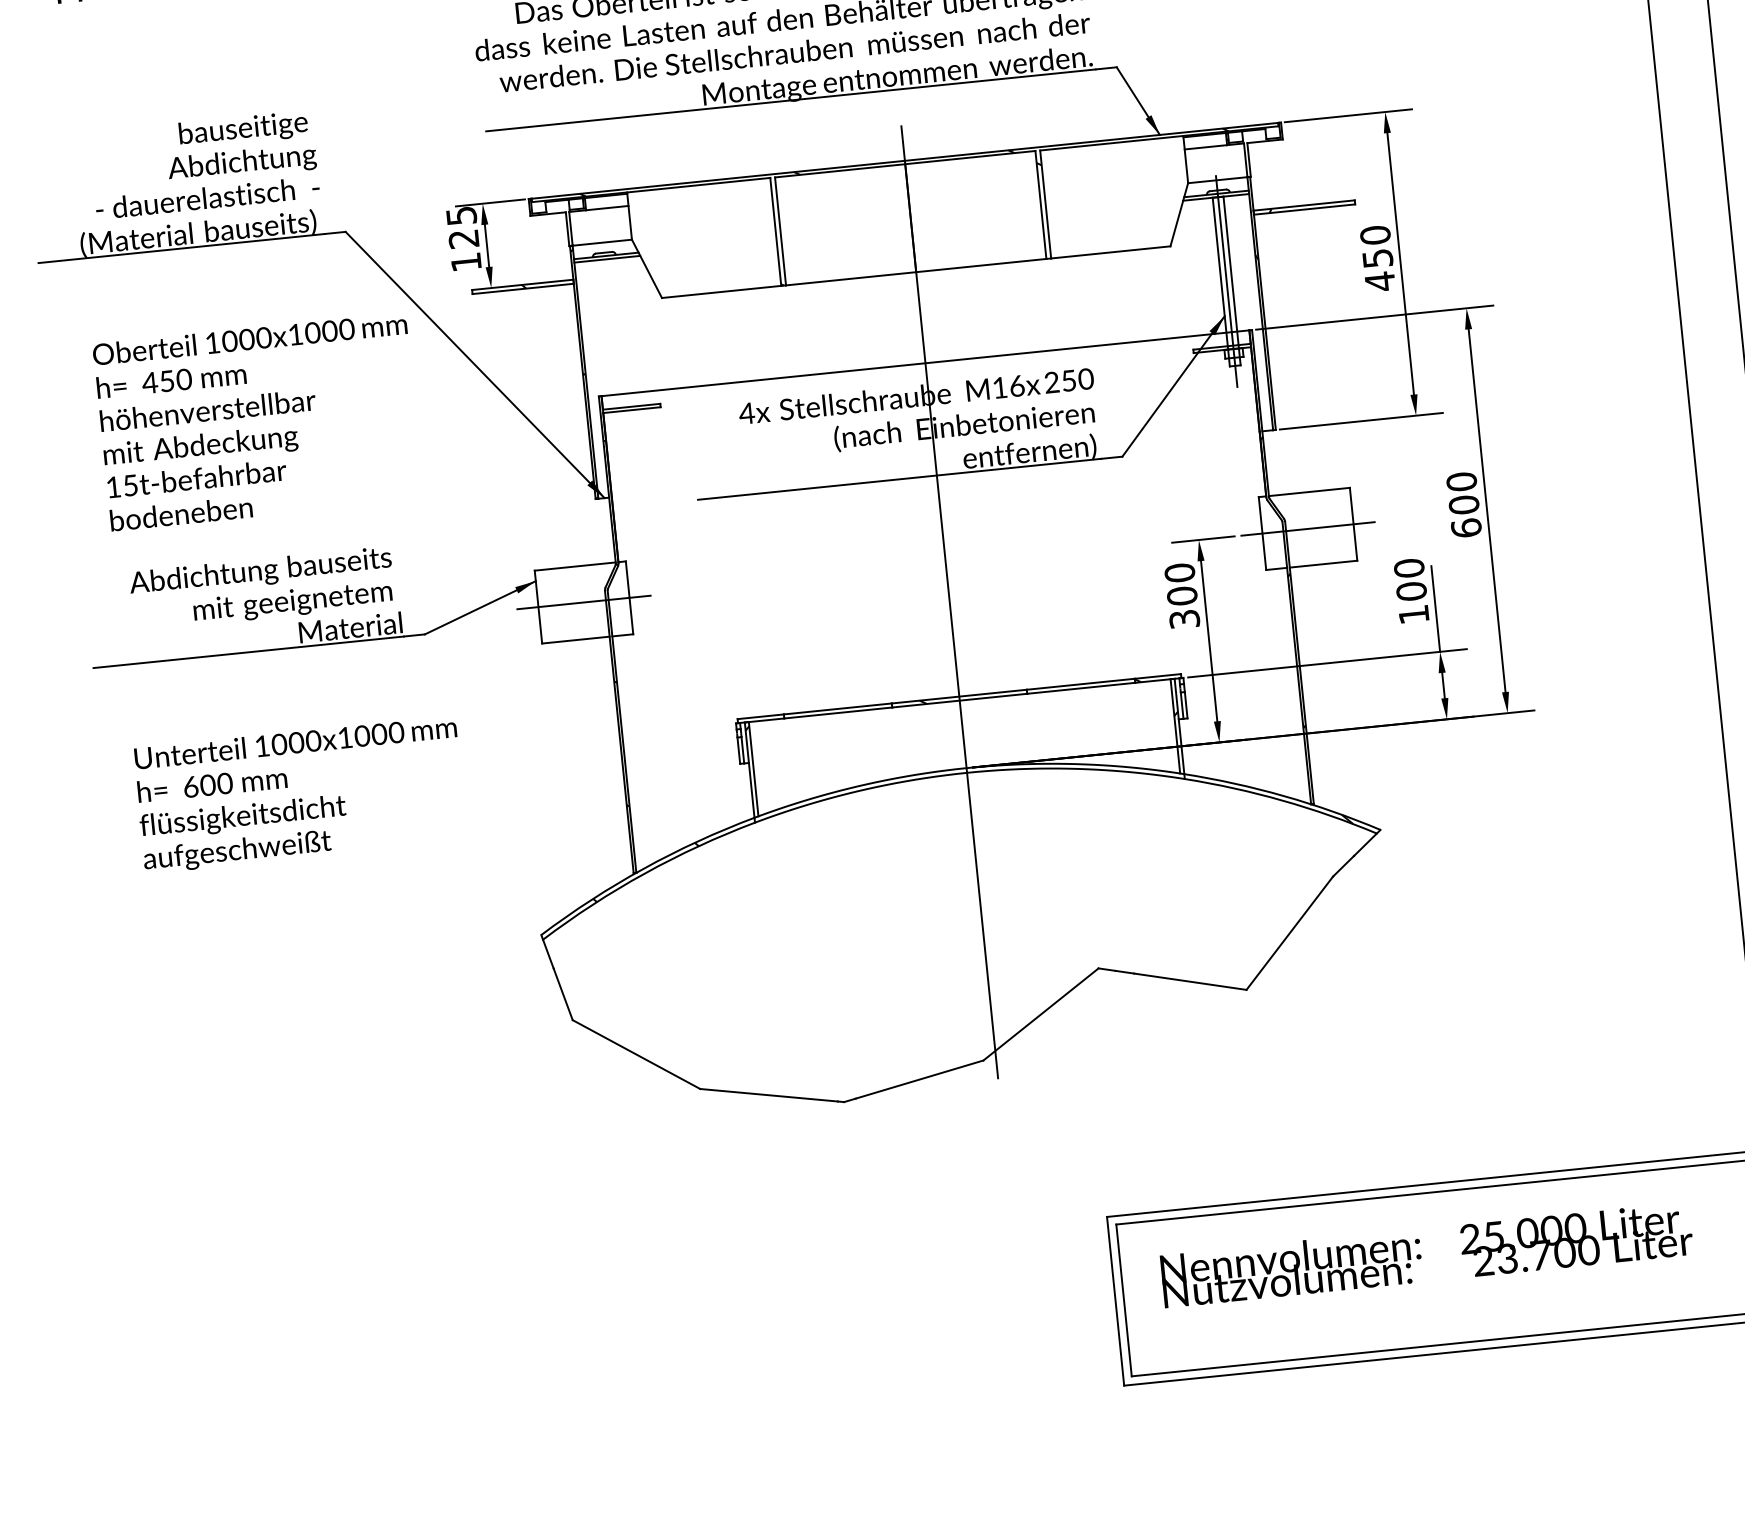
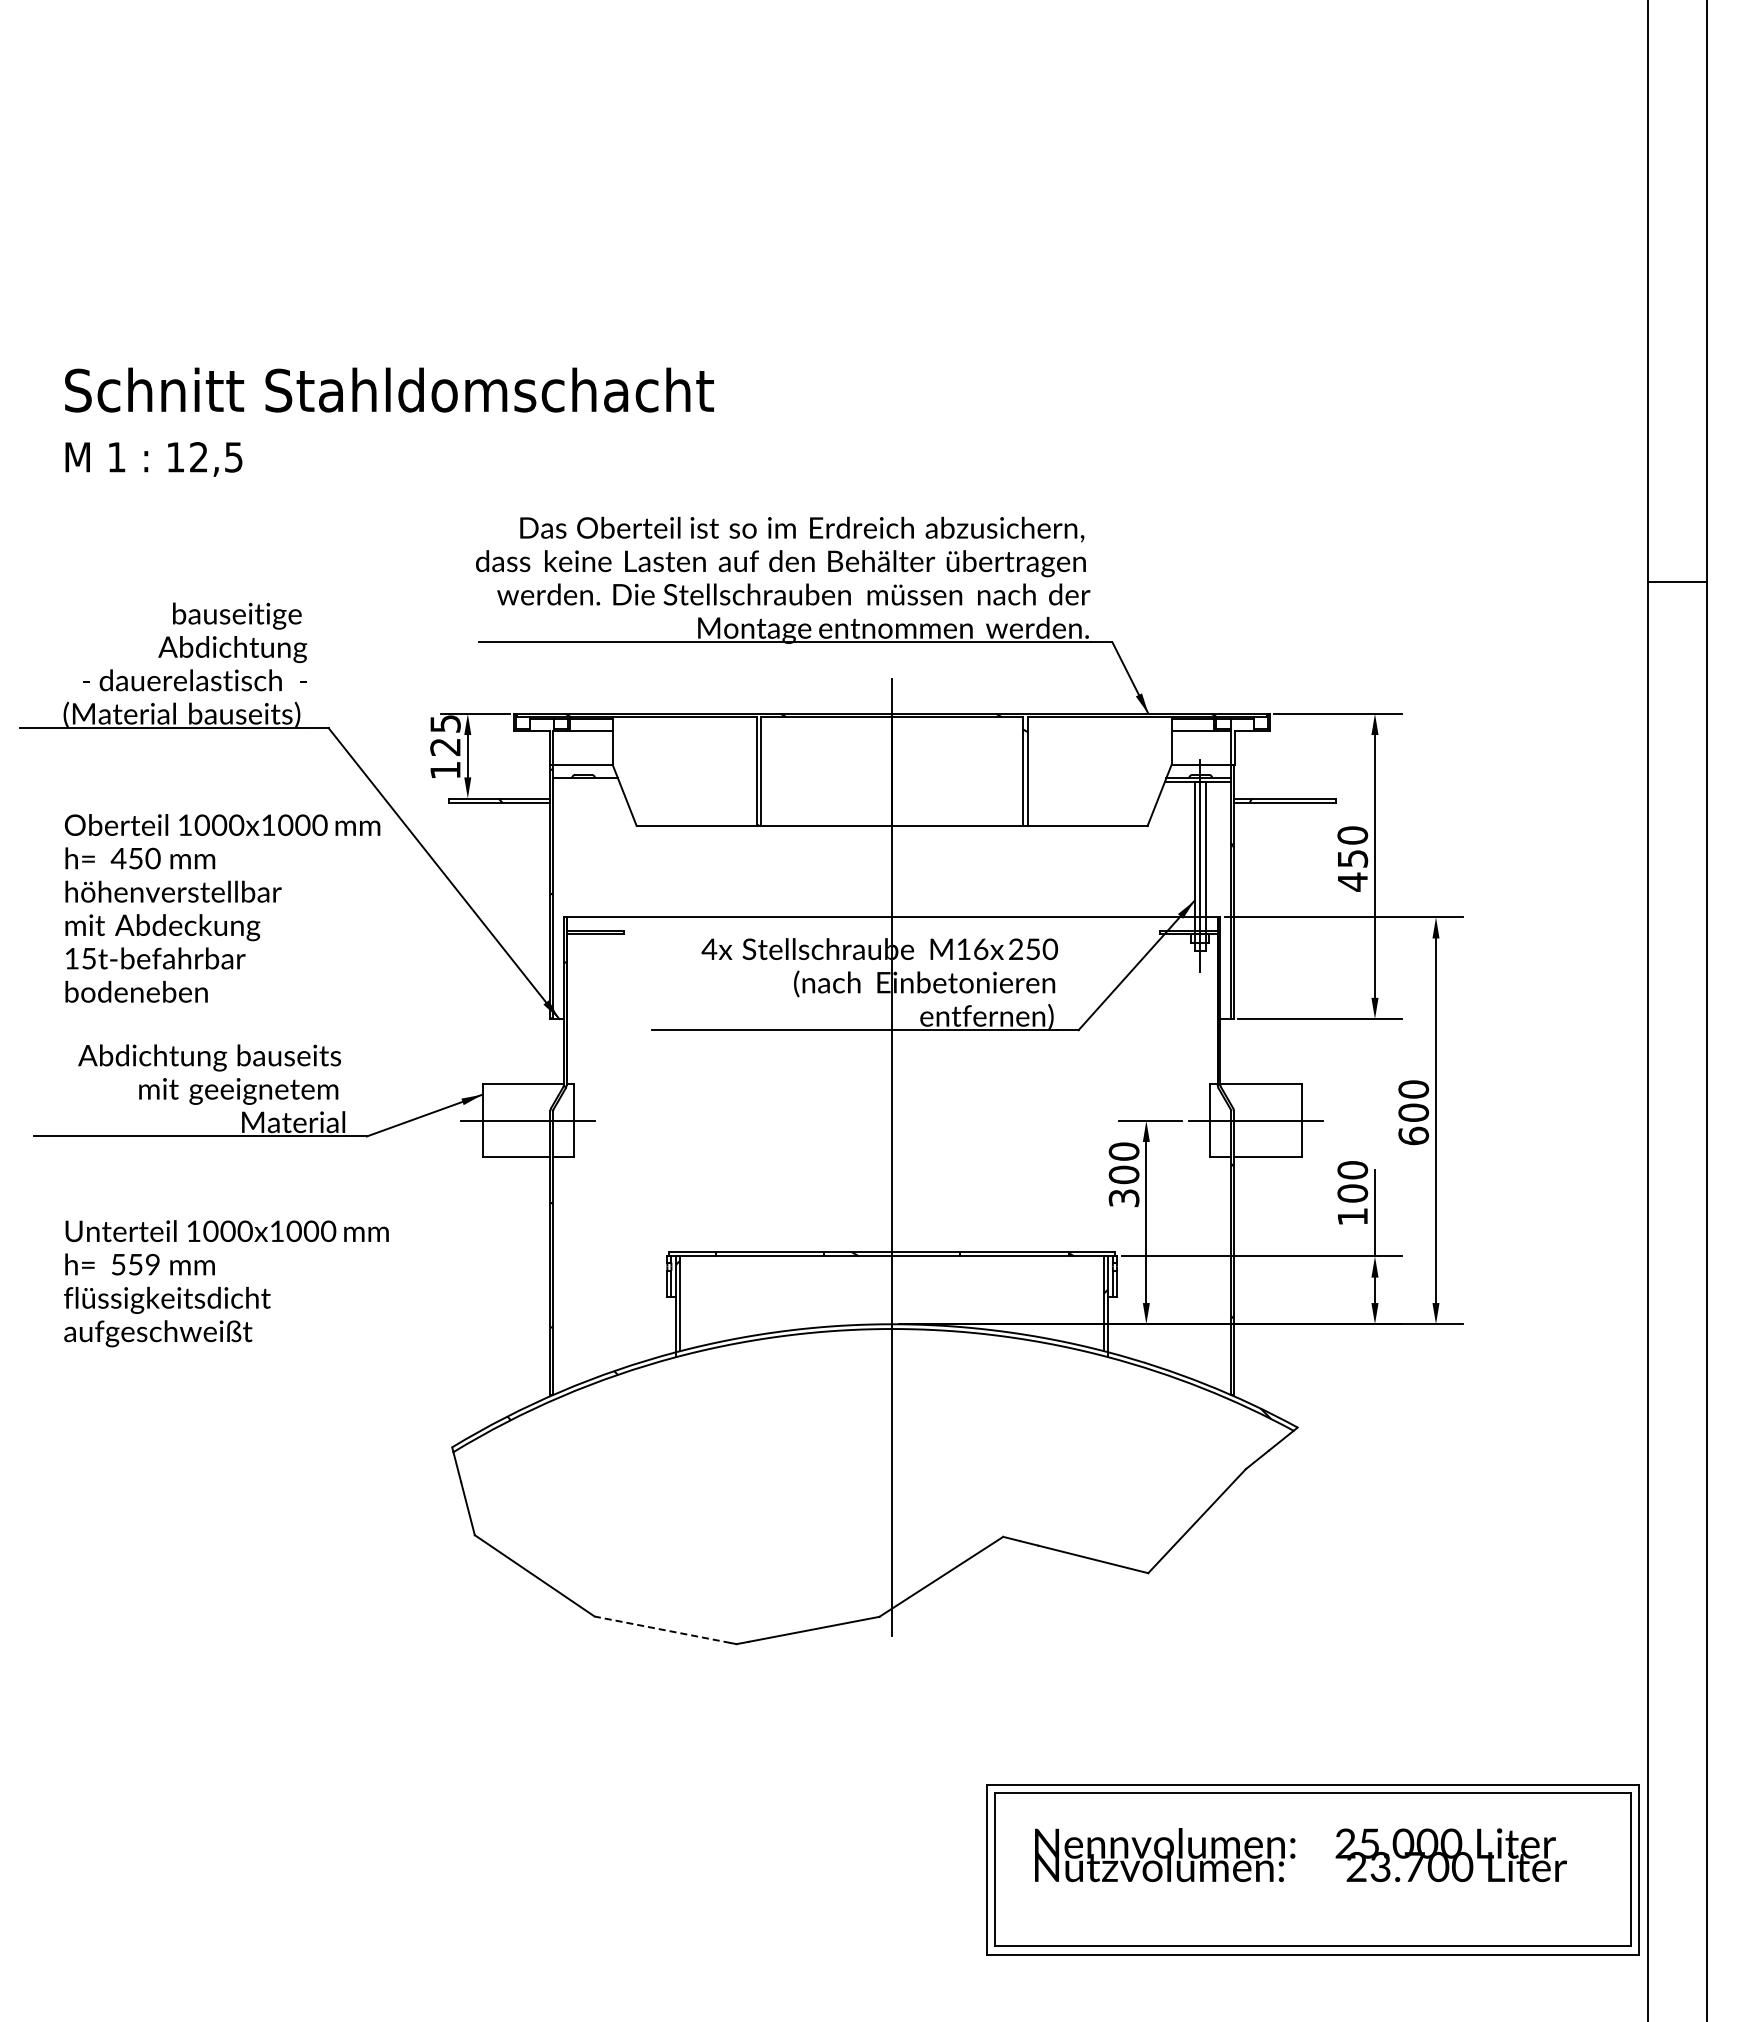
line: (607, 259) -> (586, 781), removed
text: (207, 785) -> (135, 1264), 600 -> 559
line: (768, 1095) -> (662, 1629), solid -> dashed

